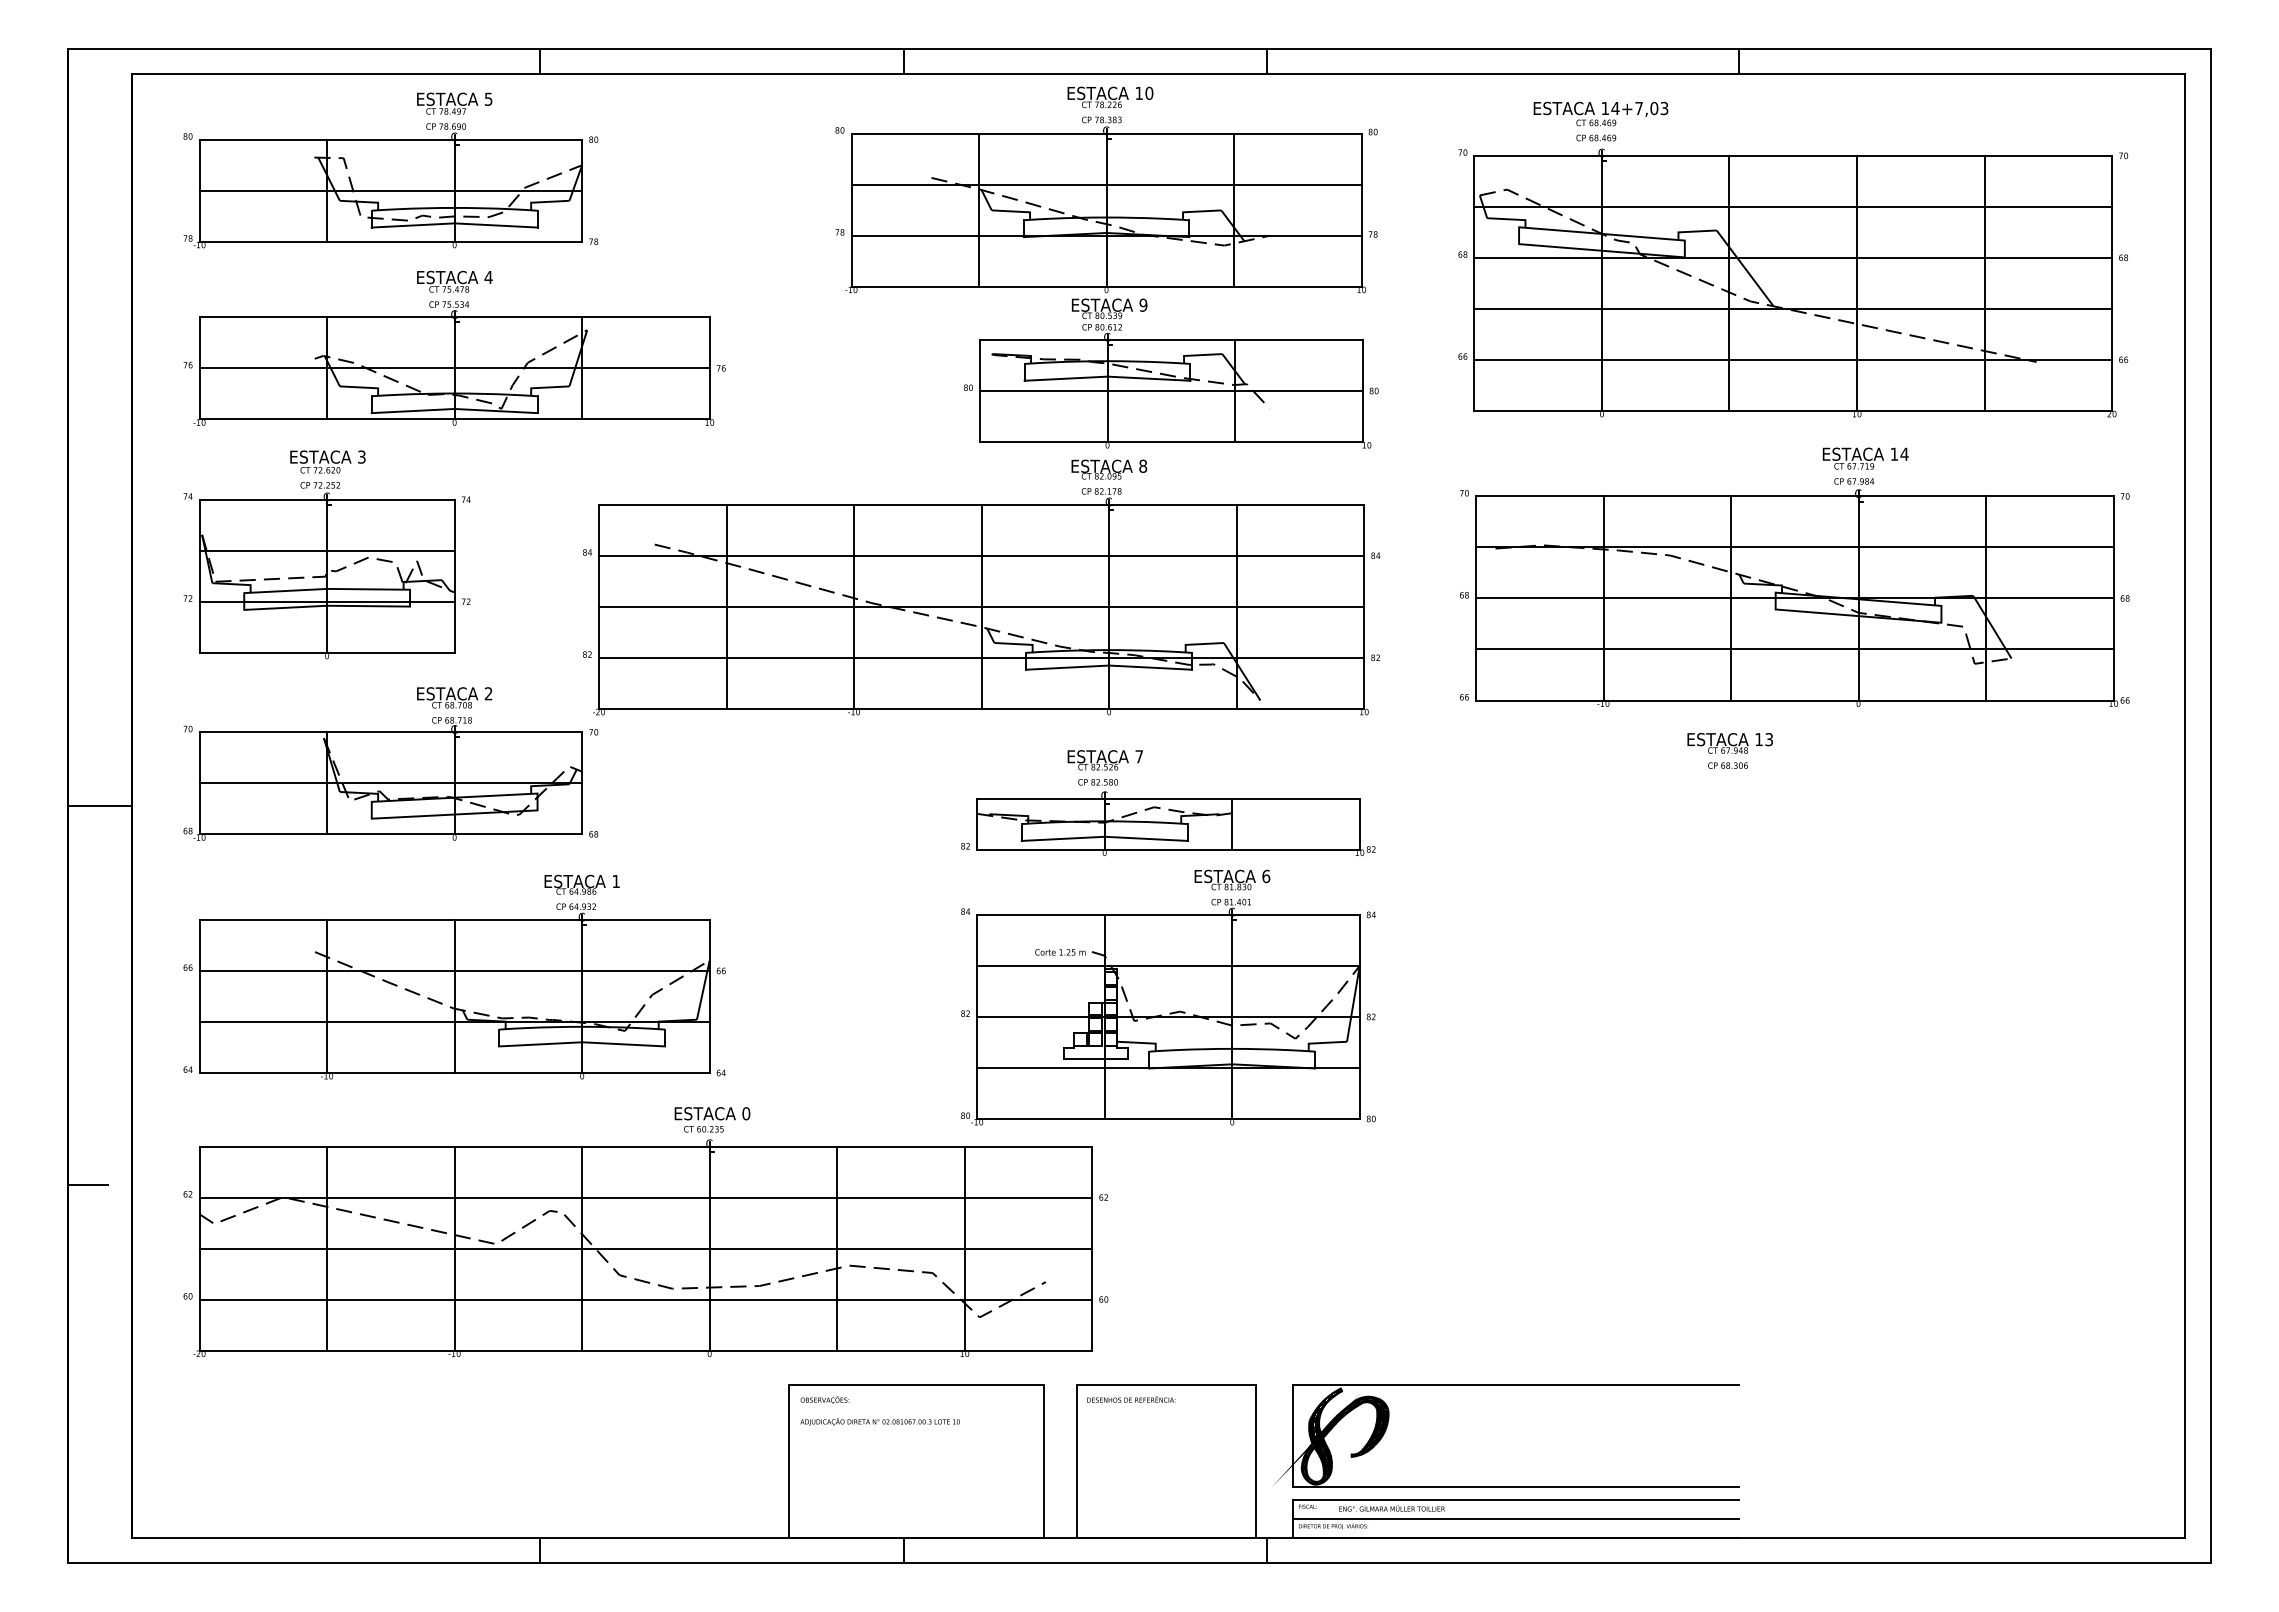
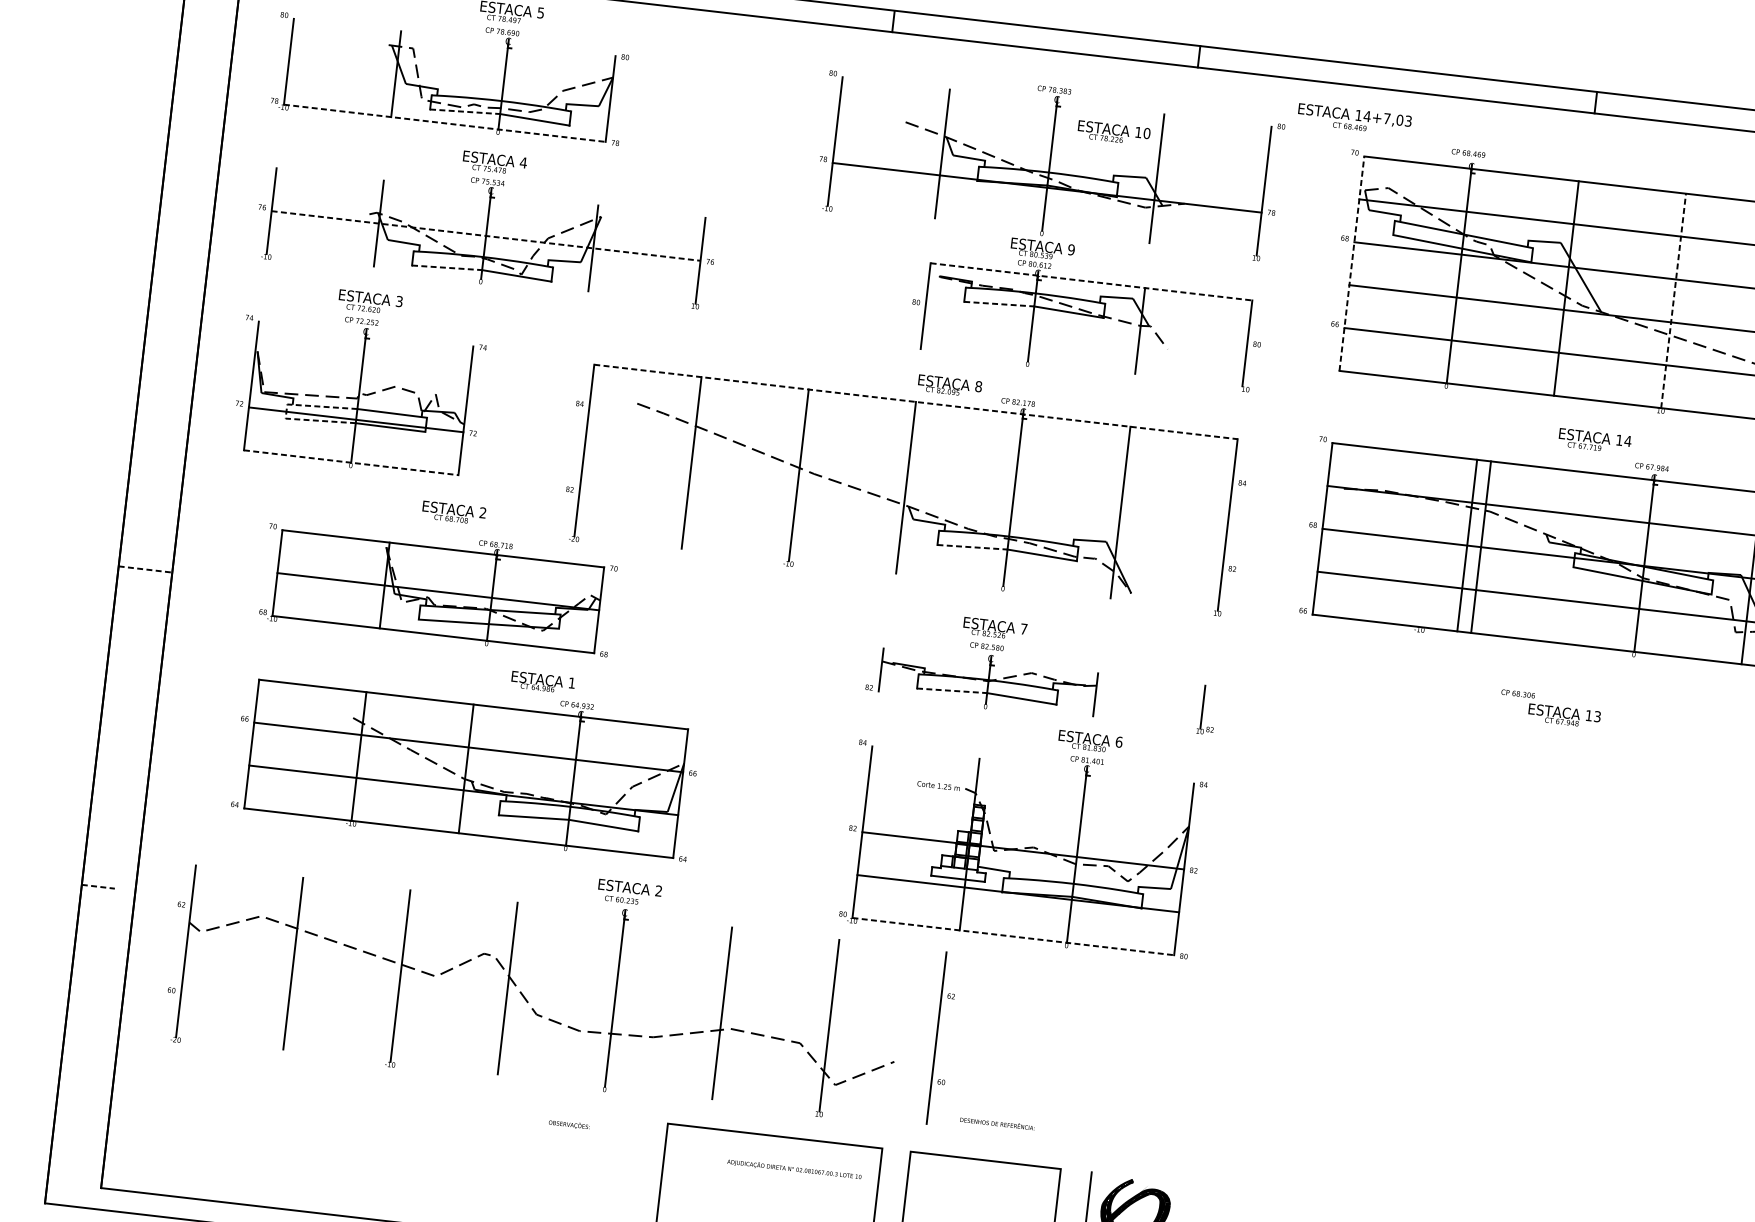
text: (1110, 97) -> (1113, 133), moved
text: (1600, 113) -> (1354, 119), moved
line: (1106, 133) -> (1057, 101), removed
line: (390, 139) -> (454, 37), removed
line: (1106, 184) -> (1052, 144), removed
line: (390, 190) -> (449, 80), removed
line: (413, 225) -> (465, 111), solid -> dashed
line: (391, 241) -> (445, 123), solid -> dashed
line: (1474, 283) -> (1351, 263), solid -> dashed
line: (1856, 283) -> (1673, 301), solid -> dashed
line: (1106, 286) -> (1042, 230), removed
line: (454, 317) -> (490, 193), removed
line: (1171, 340) -> (1091, 282), solid -> dashed
line: (455, 368) -> (486, 236), solid -> dashed
line: (1066, 378) -> (999, 304), solid -> dashed
line: (1171, 391) -> (1086, 325), removed
line: (413, 411) -> (447, 268), solid -> dashed
line: (454, 419) -> (481, 278), removed
line: (1171, 442) -> (1081, 368), removed
text: (1865, 458) -> (1594, 441), moved
text: (1109, 469) -> (950, 386), moved
line: (326, 499) -> (365, 333), removed
line: (981, 504) -> (915, 401), solid -> dashed
line: (326, 550) -> (360, 376), removed
line: (981, 555) -> (910, 444), removed
line: (1603, 598) -> (1481, 547), moved
line: (1731, 598) -> (1467, 545), moved
line: (244, 602) -> (286, 412), solid -> dashed
line: (981, 606) -> (905, 487), removed
line: (327, 652) -> (351, 462), solid -> dashed
line: (981, 657) -> (901, 530), removed
line: (1068, 667) -> (973, 547), solid -> dashed
line: (981, 708) -> (896, 573), removed
text: (1729, 743) -> (1563, 716), moved
part: (390, 778) -> (438, 587), moved
line: (1168, 798) -> (1044, 667), removed
line: (100, 805) -> (145, 569), solid -> dashed
line: (1063, 838) -> (952, 690), solid -> dashed
line: (1168, 849) -> (1039, 710), removed
line: (1168, 914) -> (1033, 764), removed
line: (1168, 965) -> (1028, 807), removed
part: (454, 991) -> (466, 764), moved
text: (746, 1113) -> (659, 890), 0 -> 2
line: (1168, 1118) -> (1013, 936), solid -> dashed
line: (645, 1146) -> (570, 908), removed
line: (88, 1184) -> (98, 886), solid -> dashed
line: (645, 1197) -> (565, 951), removed
line: (645, 1248) -> (560, 994), removed
line: (645, 1299) -> (555, 1037), removed
line: (645, 1350) -> (551, 1080), removed
line: (1515, 1384) -> (1279, 1193), removed
text: (824, 1399) -> (568, 1124), moved
text: (1131, 1399) -> (997, 1123), moved
text: (879, 1421) -> (793, 1169), moved

